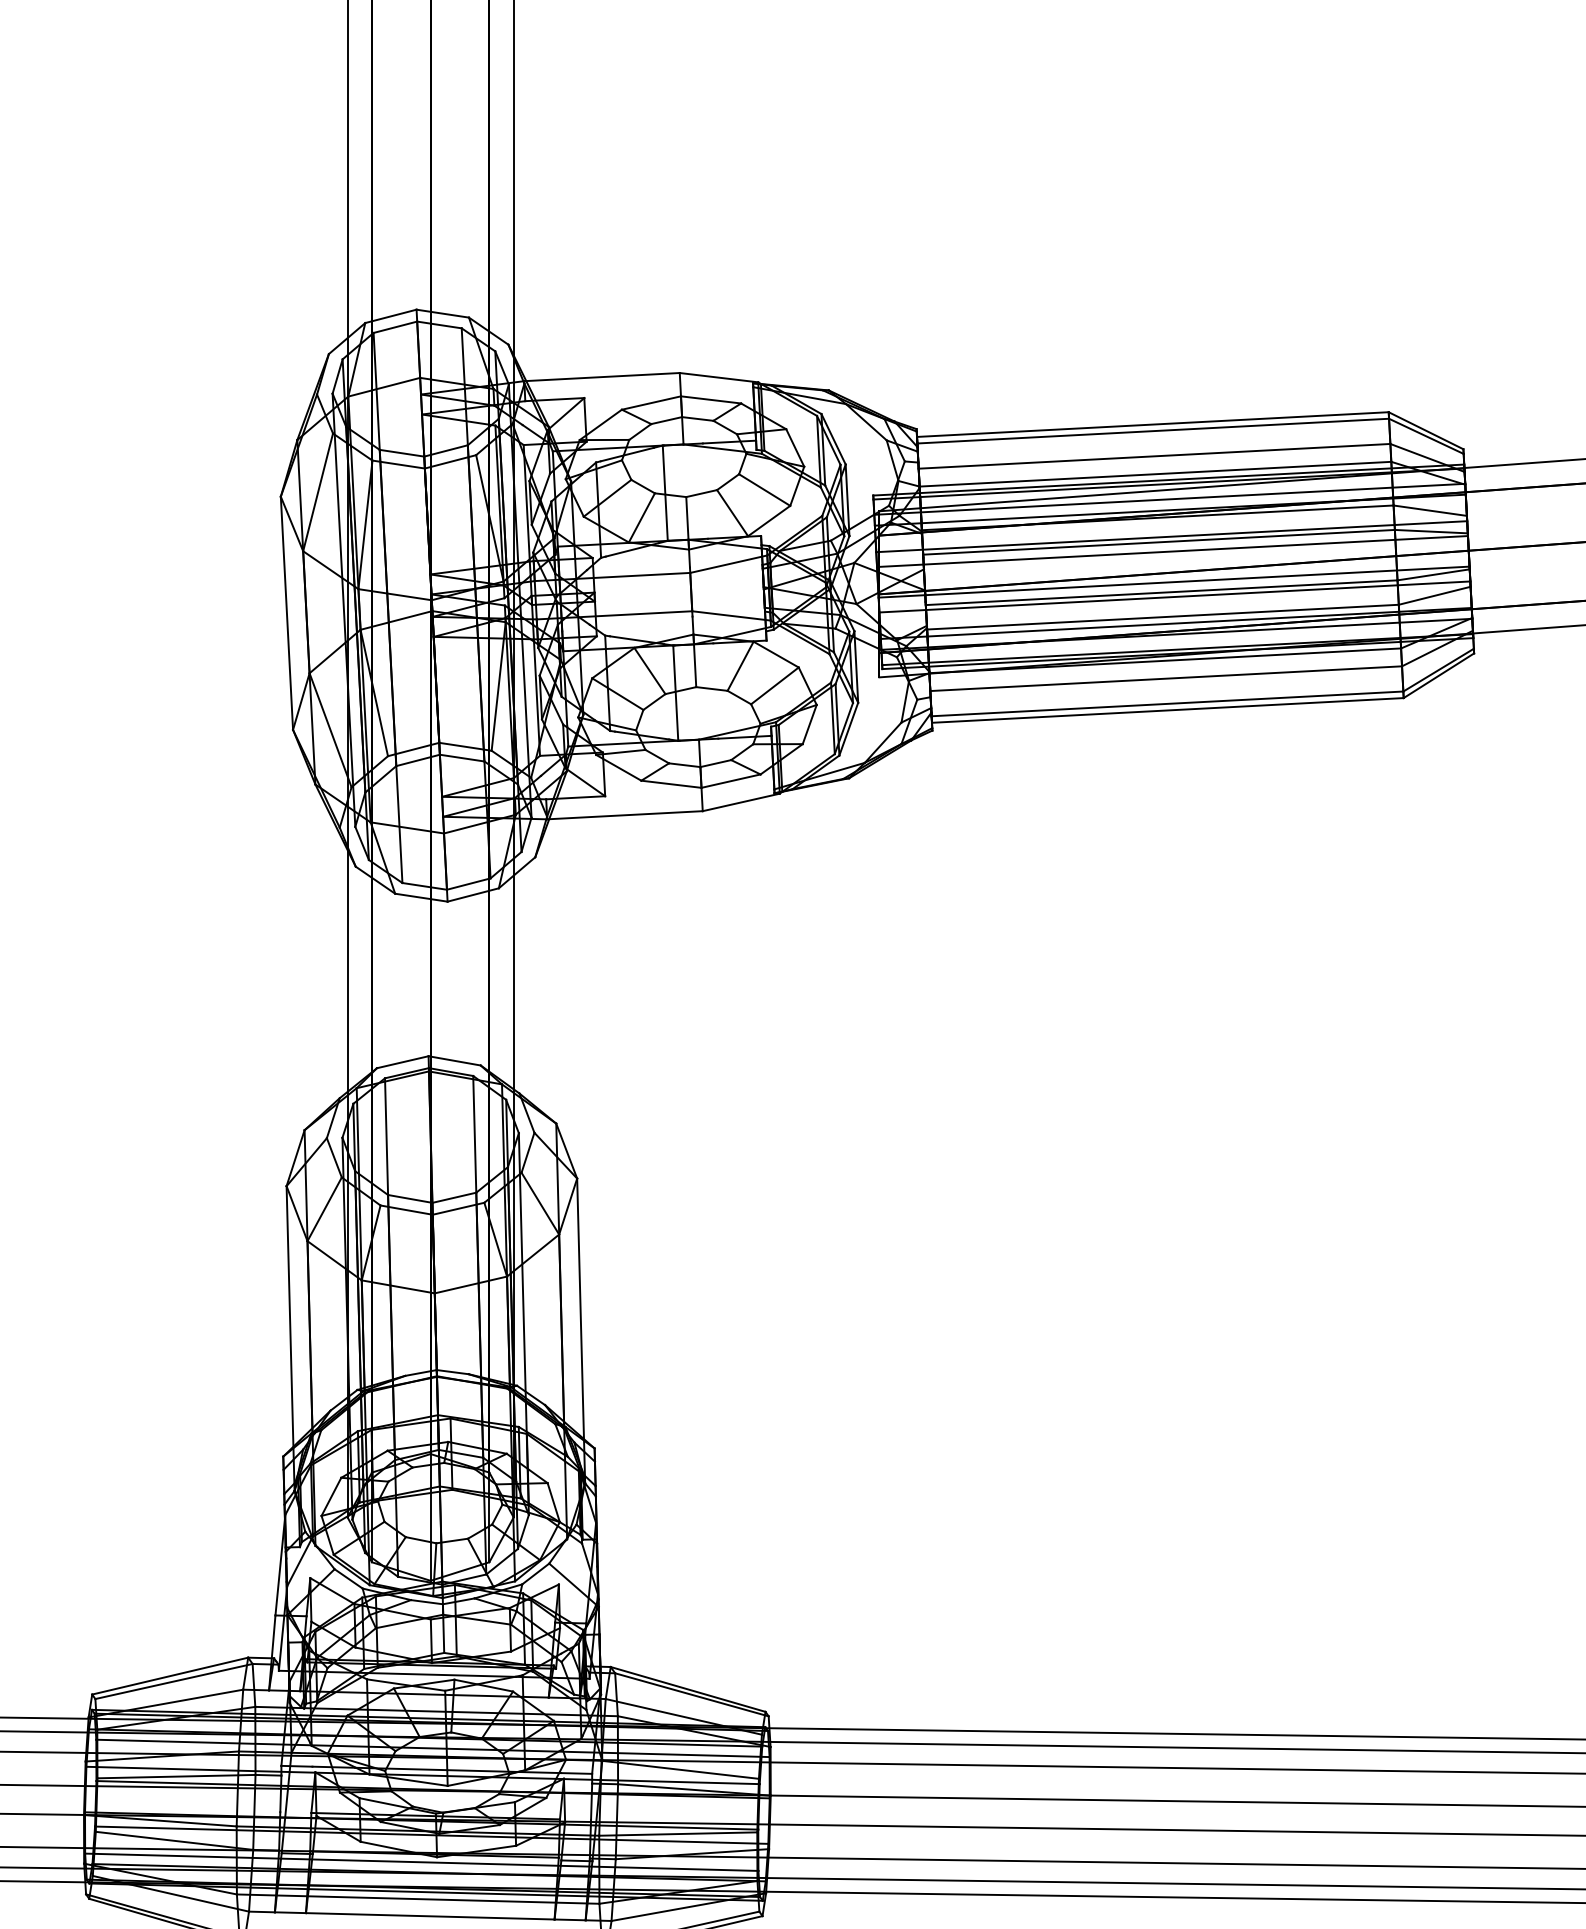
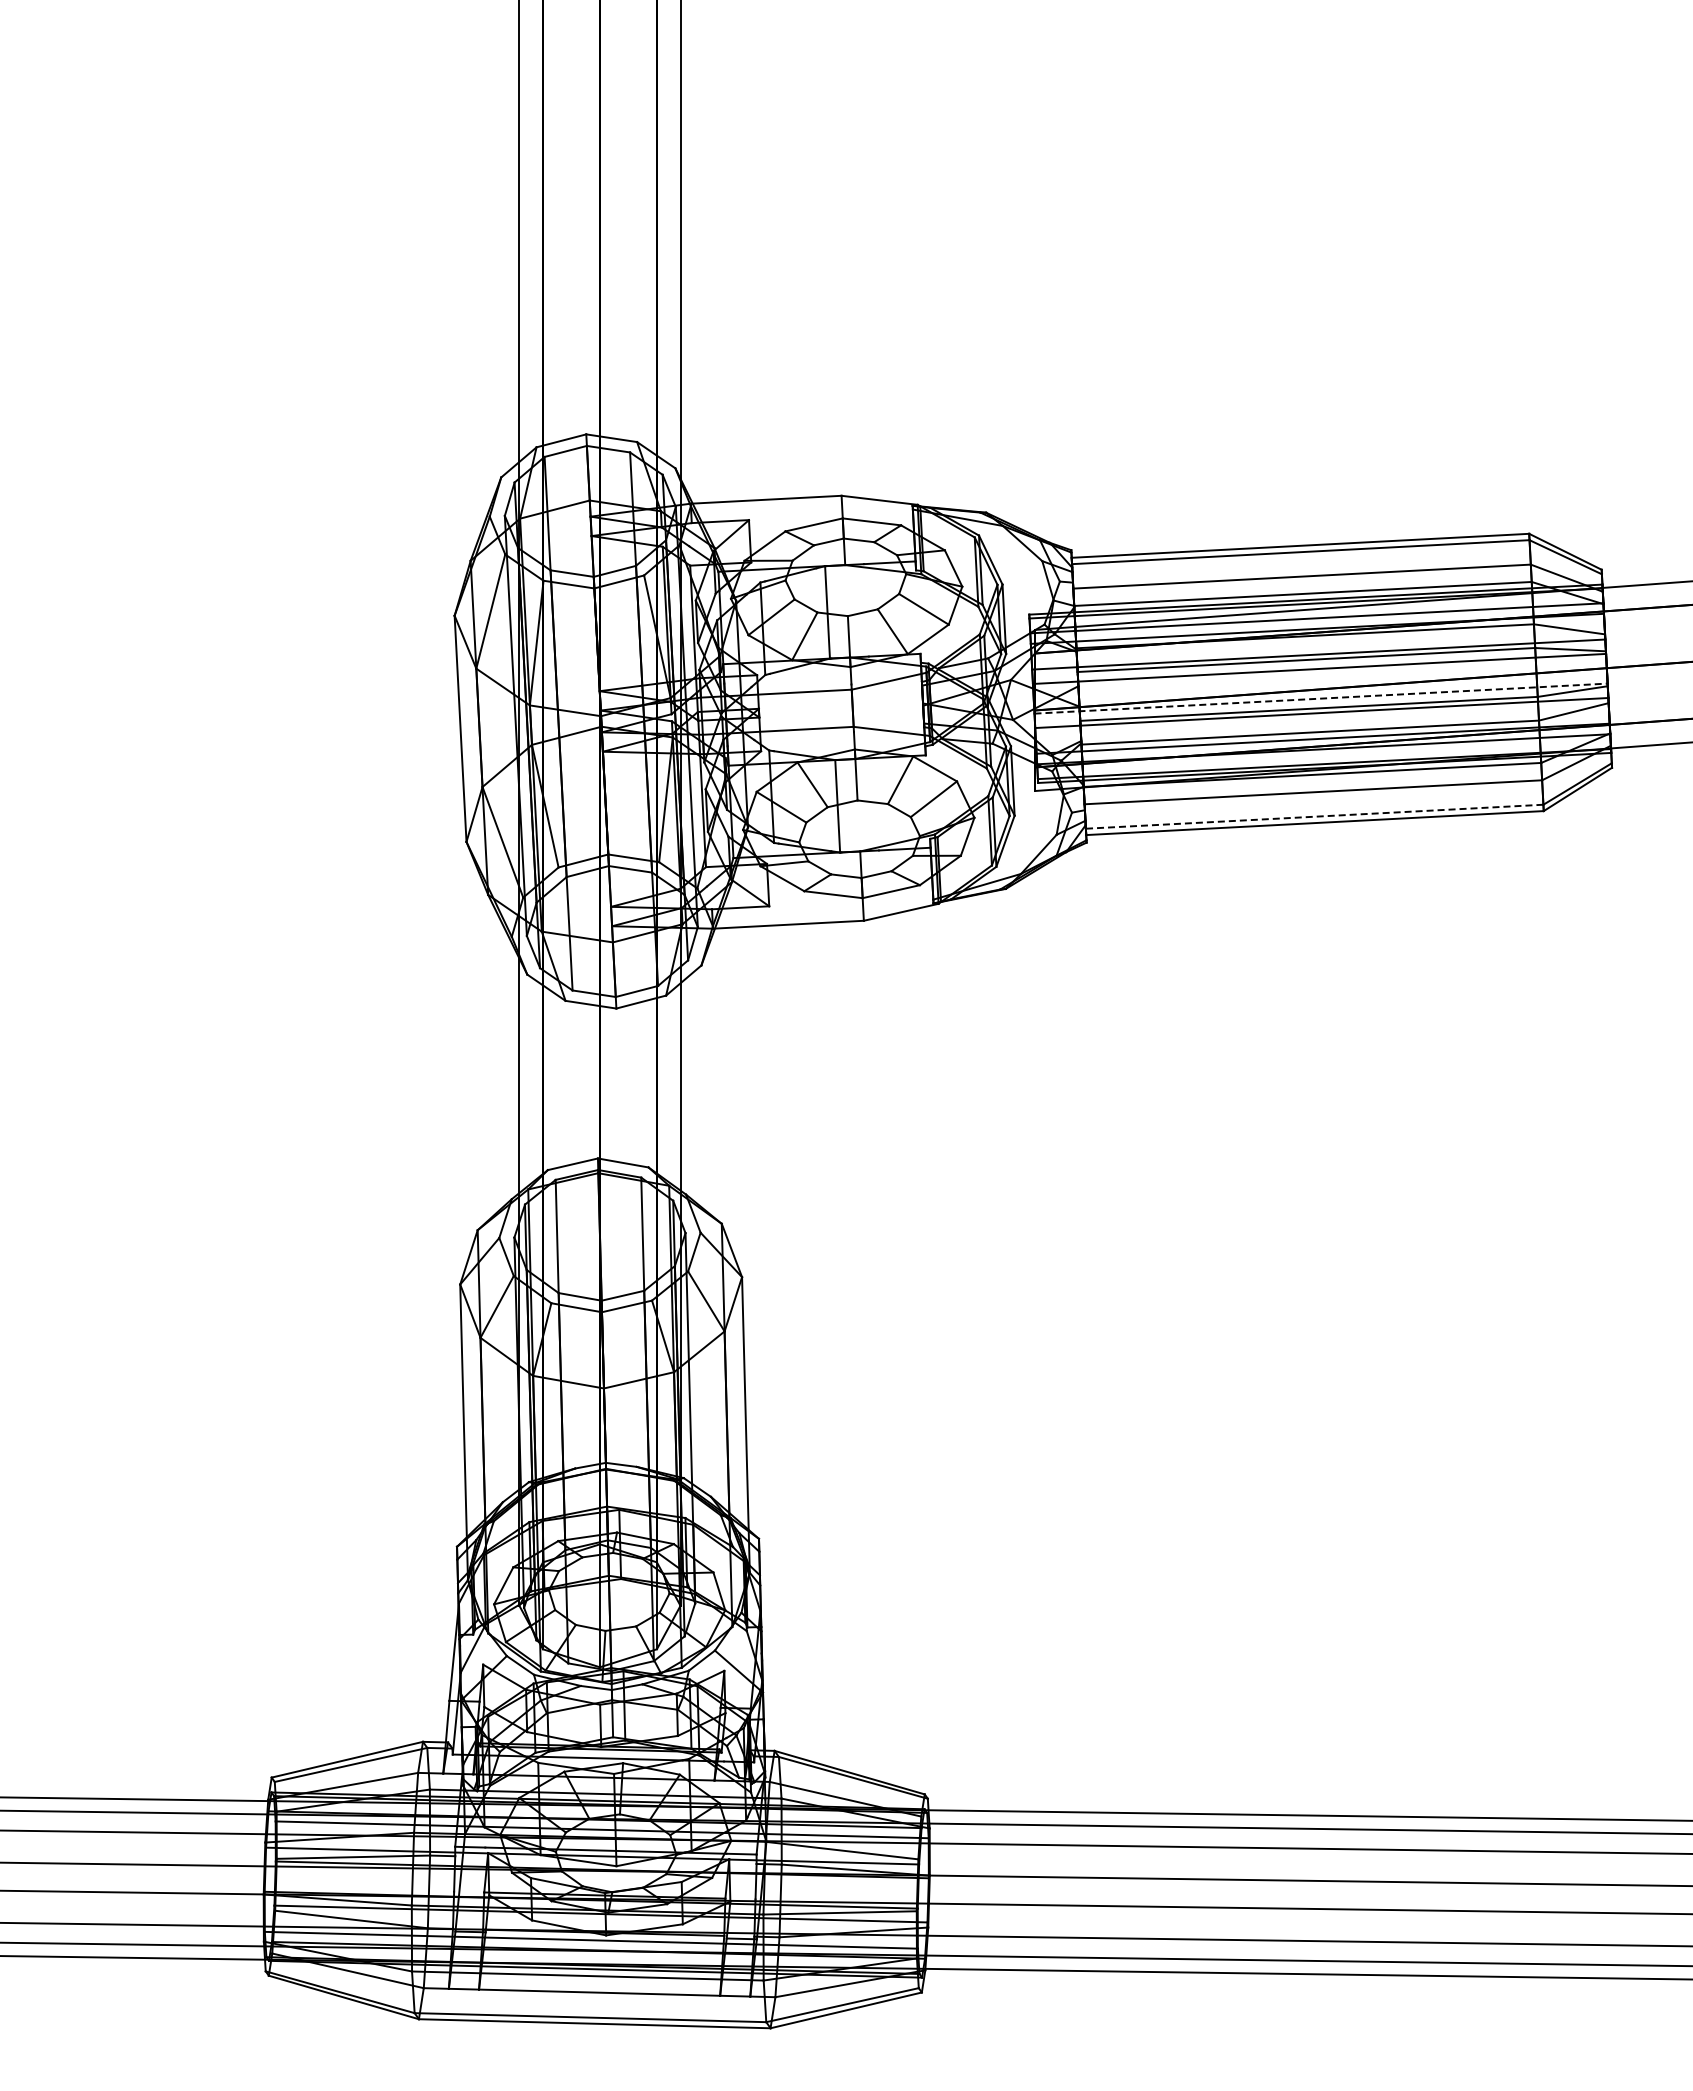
line: (1174, 581) -> (1321, 698), solid -> dashed
line: (1167, 703) -> (1314, 816), solid -> dashed

